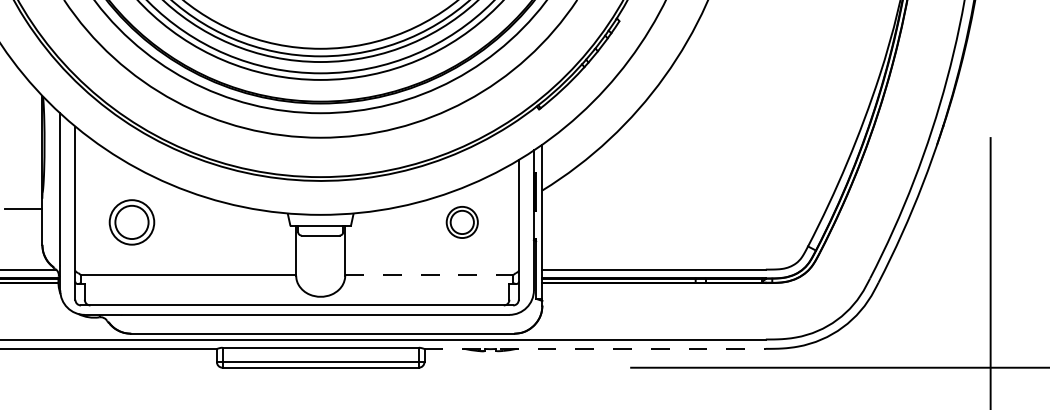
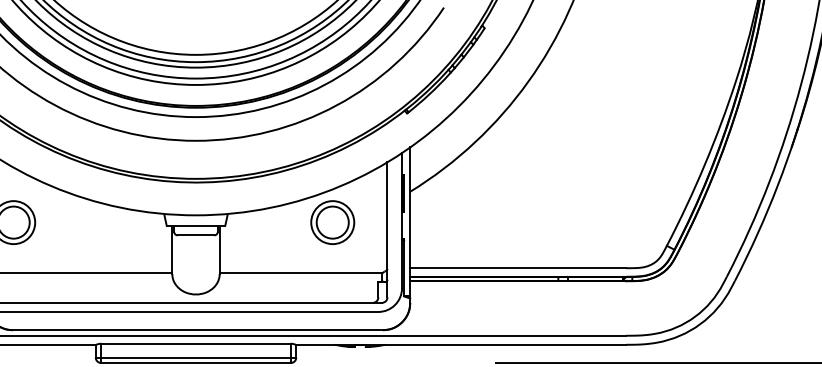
part: (462, 222) -> (333, 222), size x1.43
line: (429, 275) -> (301, 273), dashed -> solid
line: (595, 348) -> (461, 344), dashed -> solid

